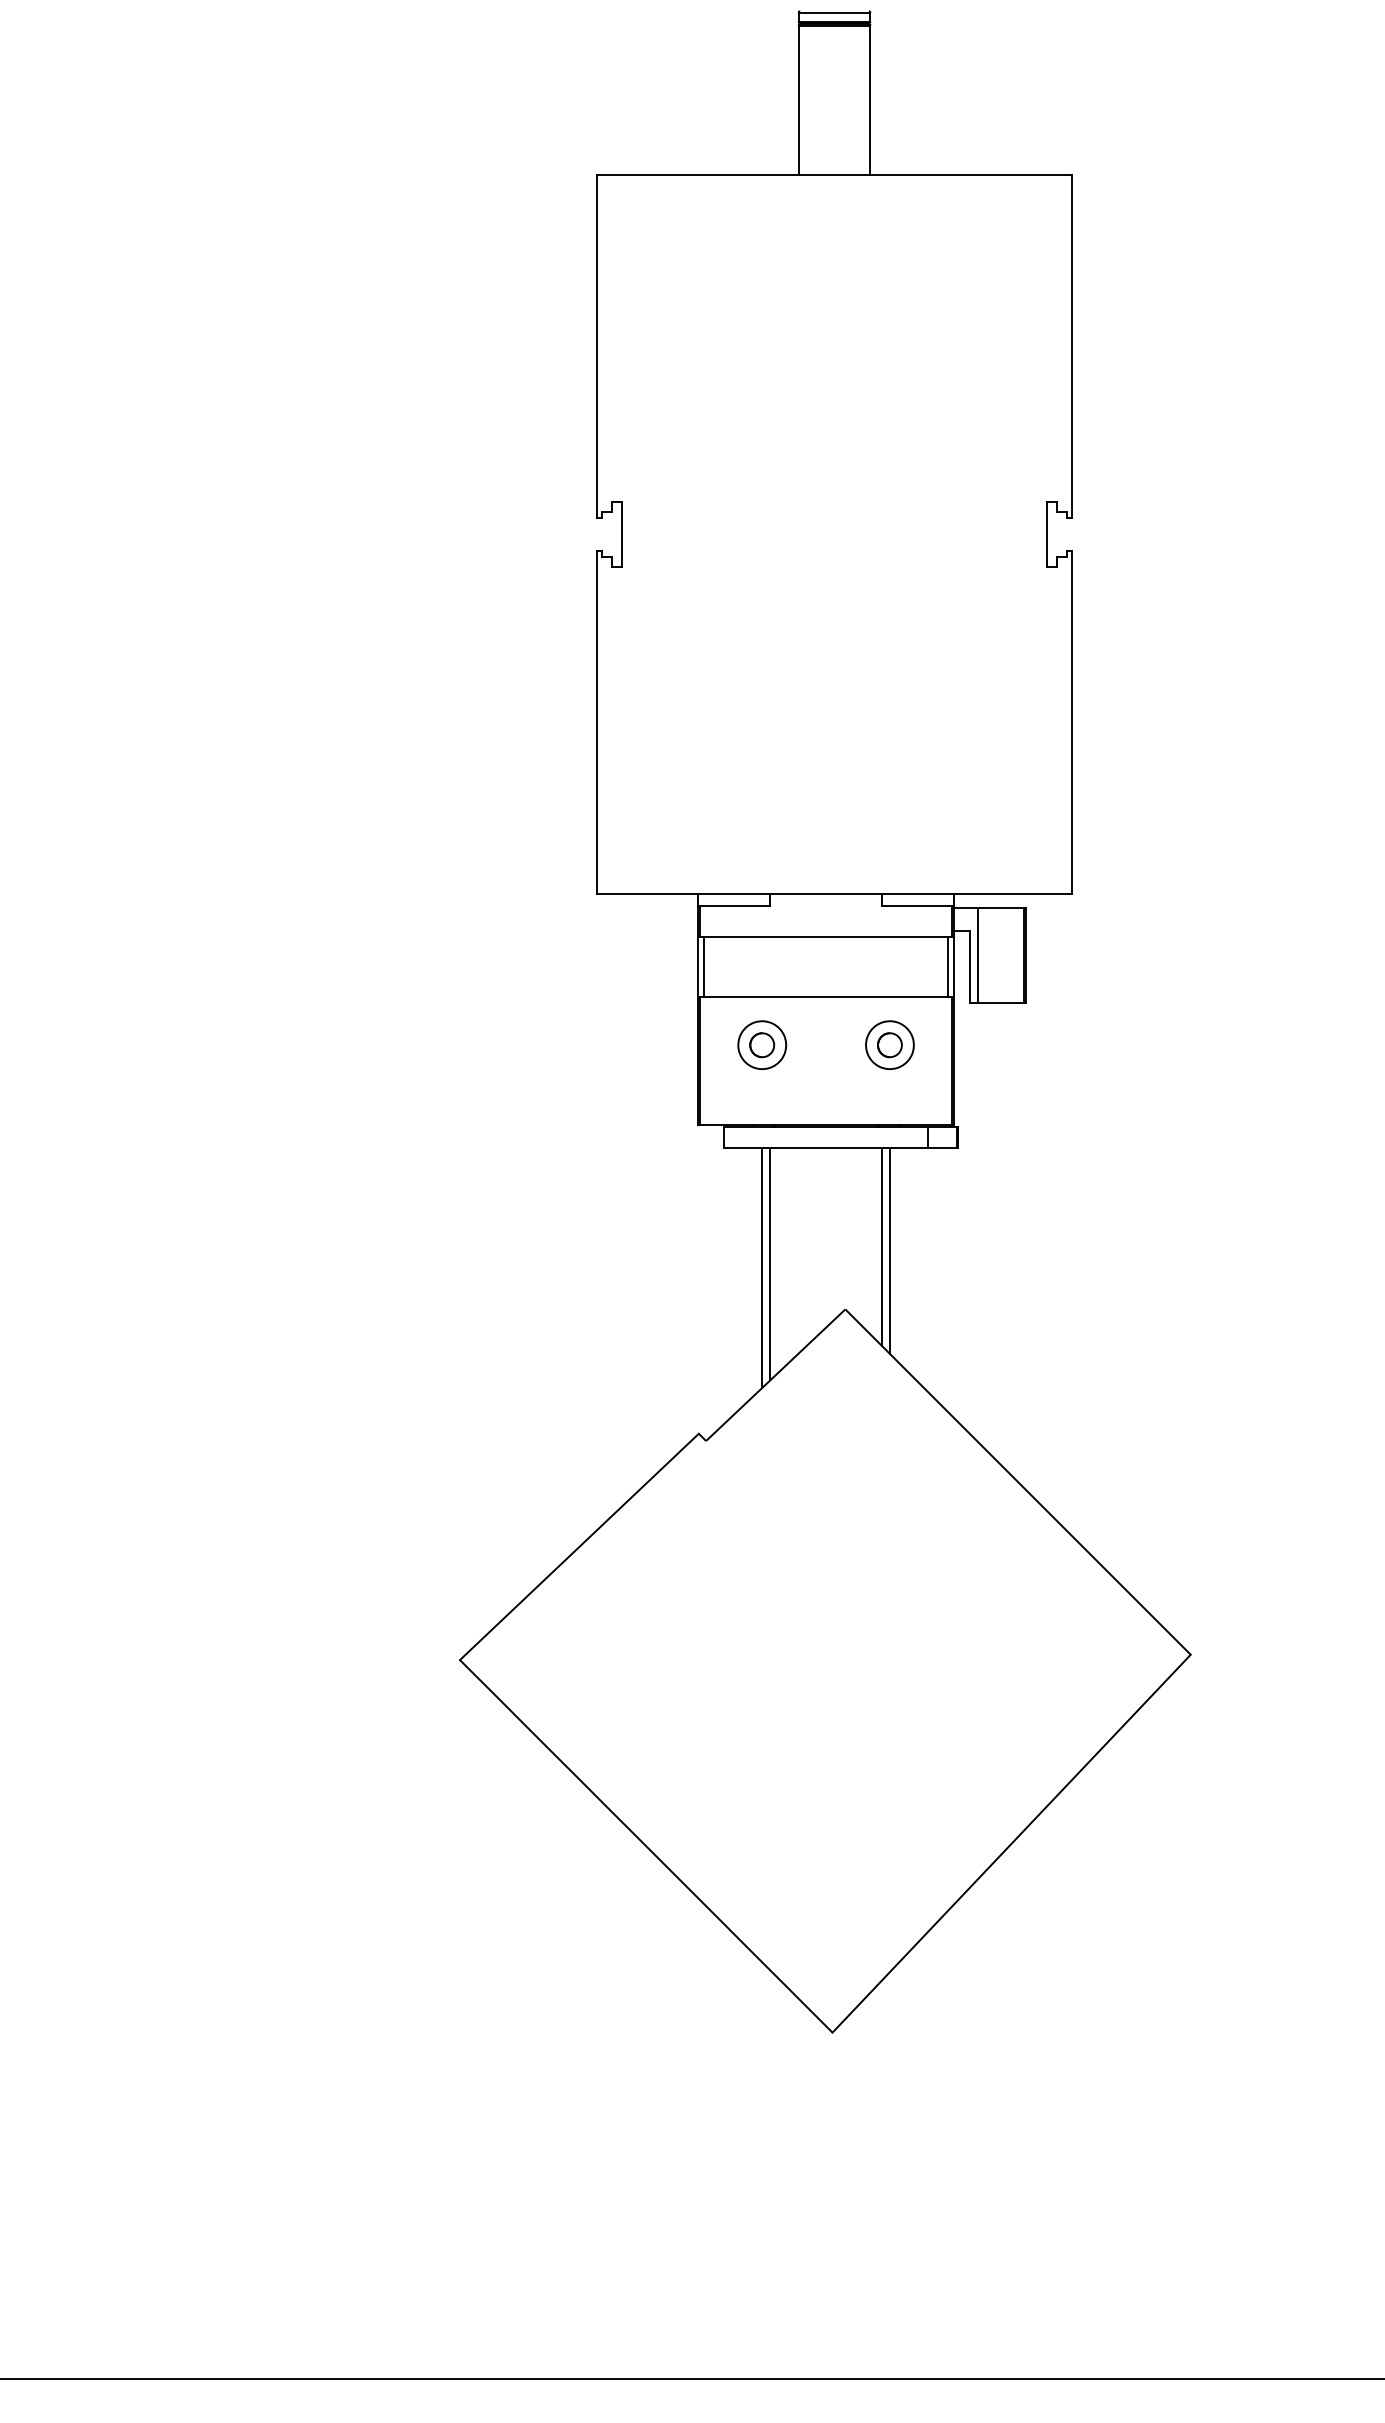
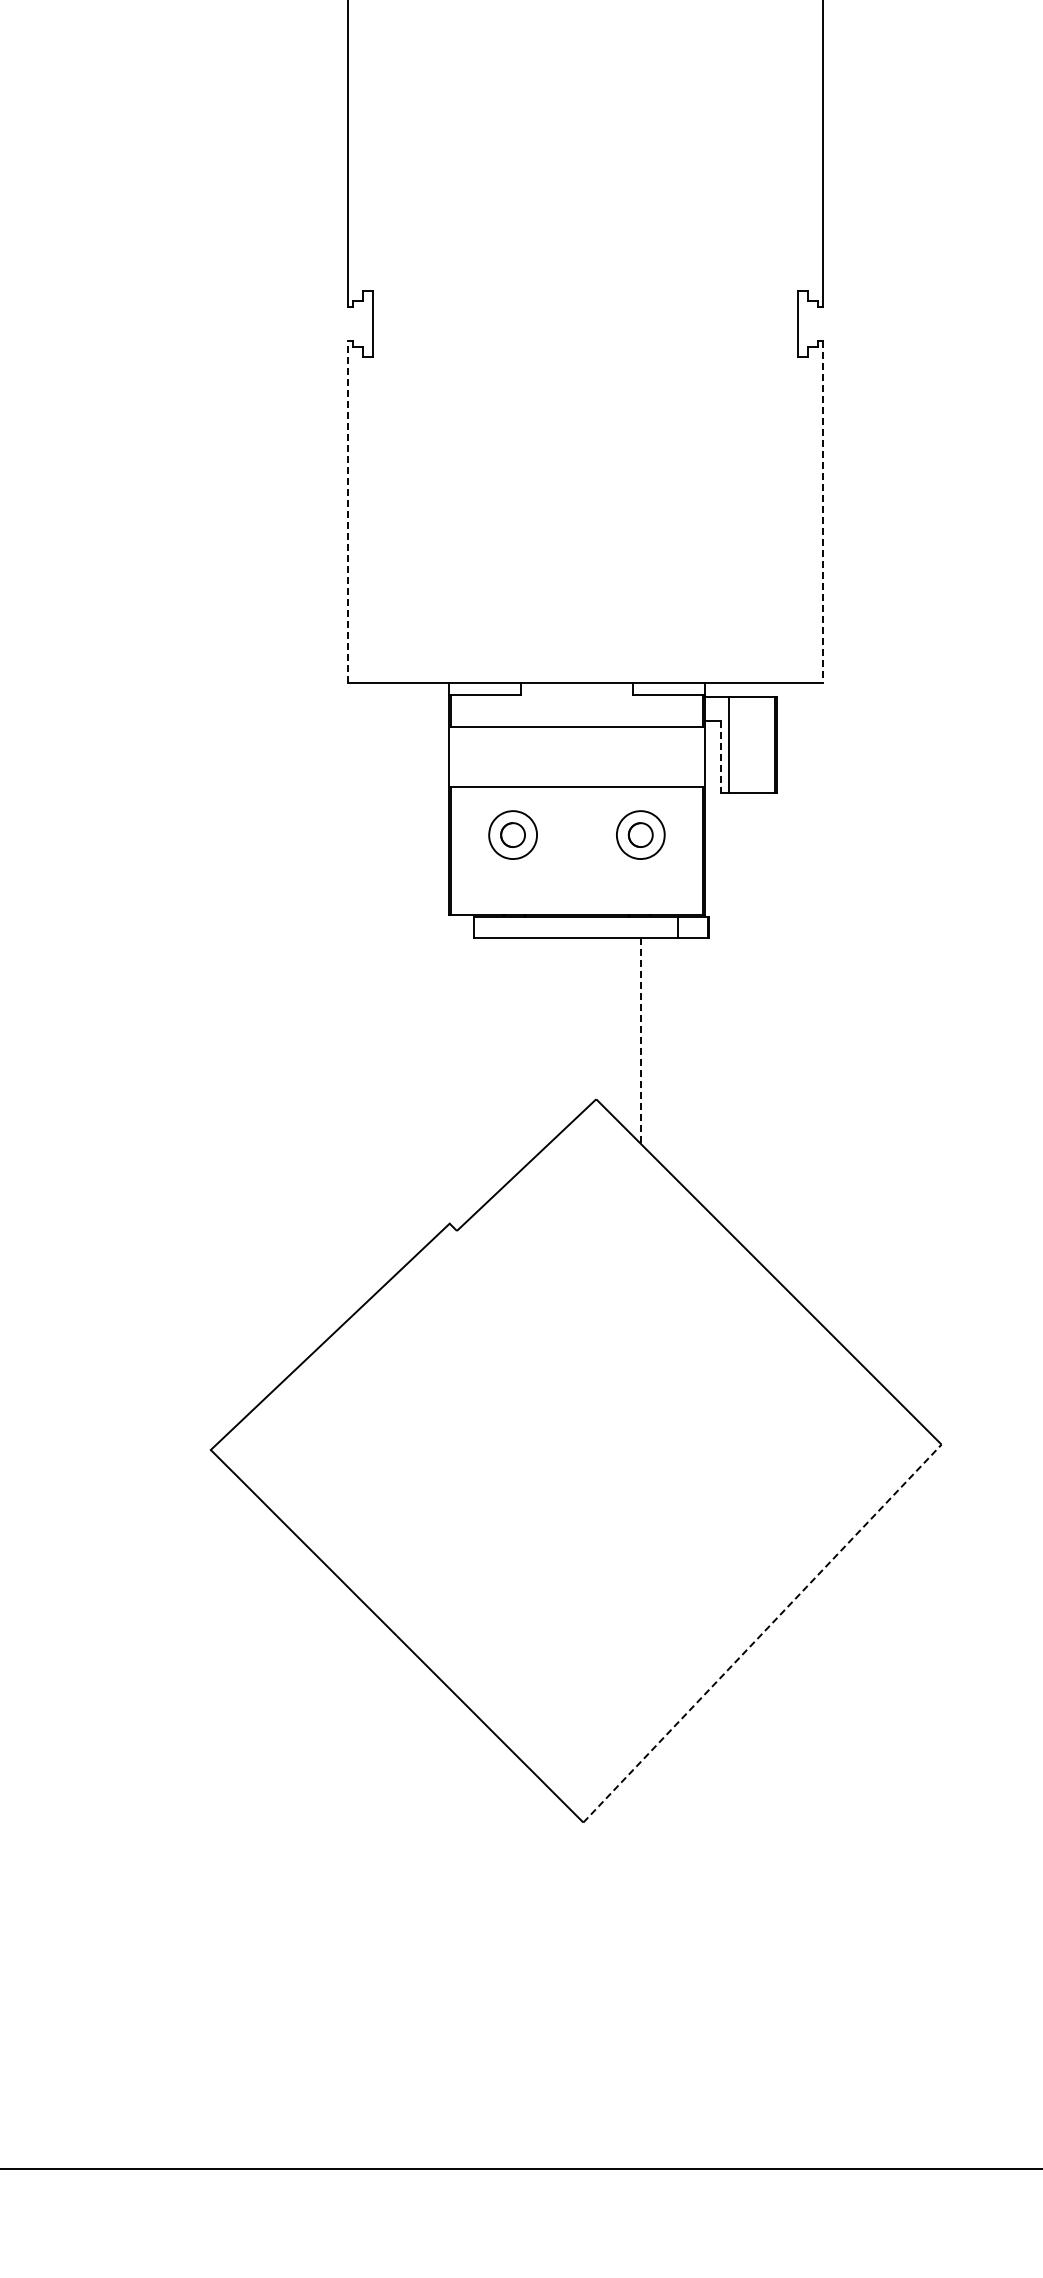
line: (597, 721) -> (348, 511), solid -> dashed
line: (1072, 722) -> (823, 512), solid -> dashed
line: (703, 967) -> (454, 757), removed
line: (948, 967) -> (699, 757), removed
line: (969, 967) -> (720, 757), solid -> dashed
line: (881, 1246) -> (632, 1036), removed
line: (889, 1251) -> (640, 1041), solid -> dashed
line: (770, 1264) -> (521, 1054), removed
line: (762, 1268) -> (513, 1058), removed
line: (1011, 1843) -> (762, 1633), solid -> dashed

